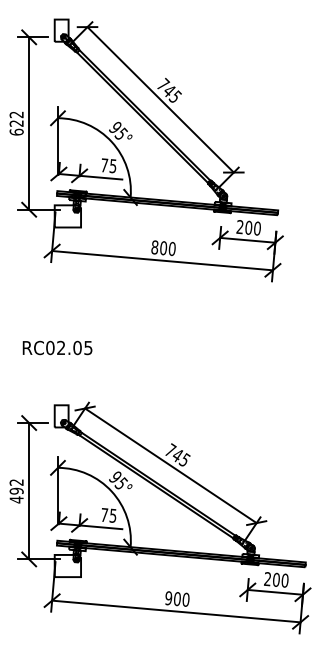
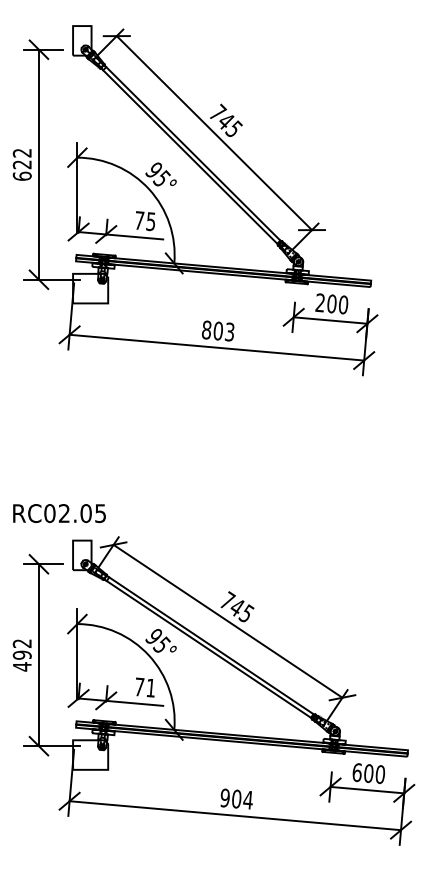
text: (171, 248) -> (228, 331), 800 -> 803
text: (57, 347) -> (59, 512), moved
text: (112, 515) -> (150, 687), 75 -> 71
text: (267, 579) -> (356, 773), 200 -> 600
text: (185, 599) -> (247, 799), 900 -> 904

